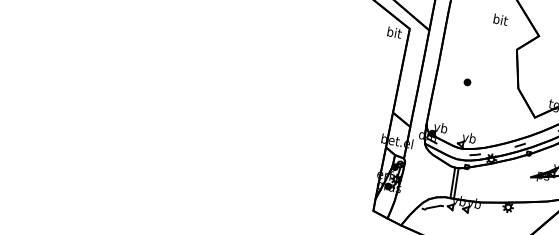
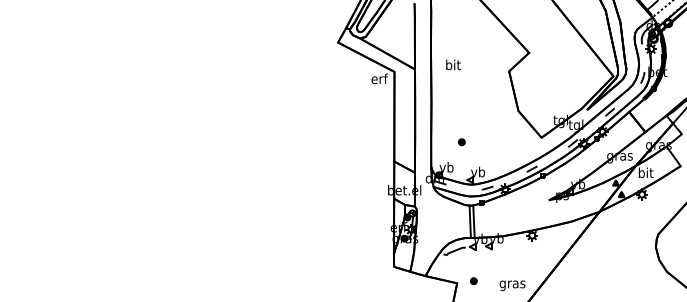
text: (500, 19) -> (453, 64), moved
text: (394, 32) -> (379, 78), bit -> erf
part: (467, 82) -> (461, 142), moved

